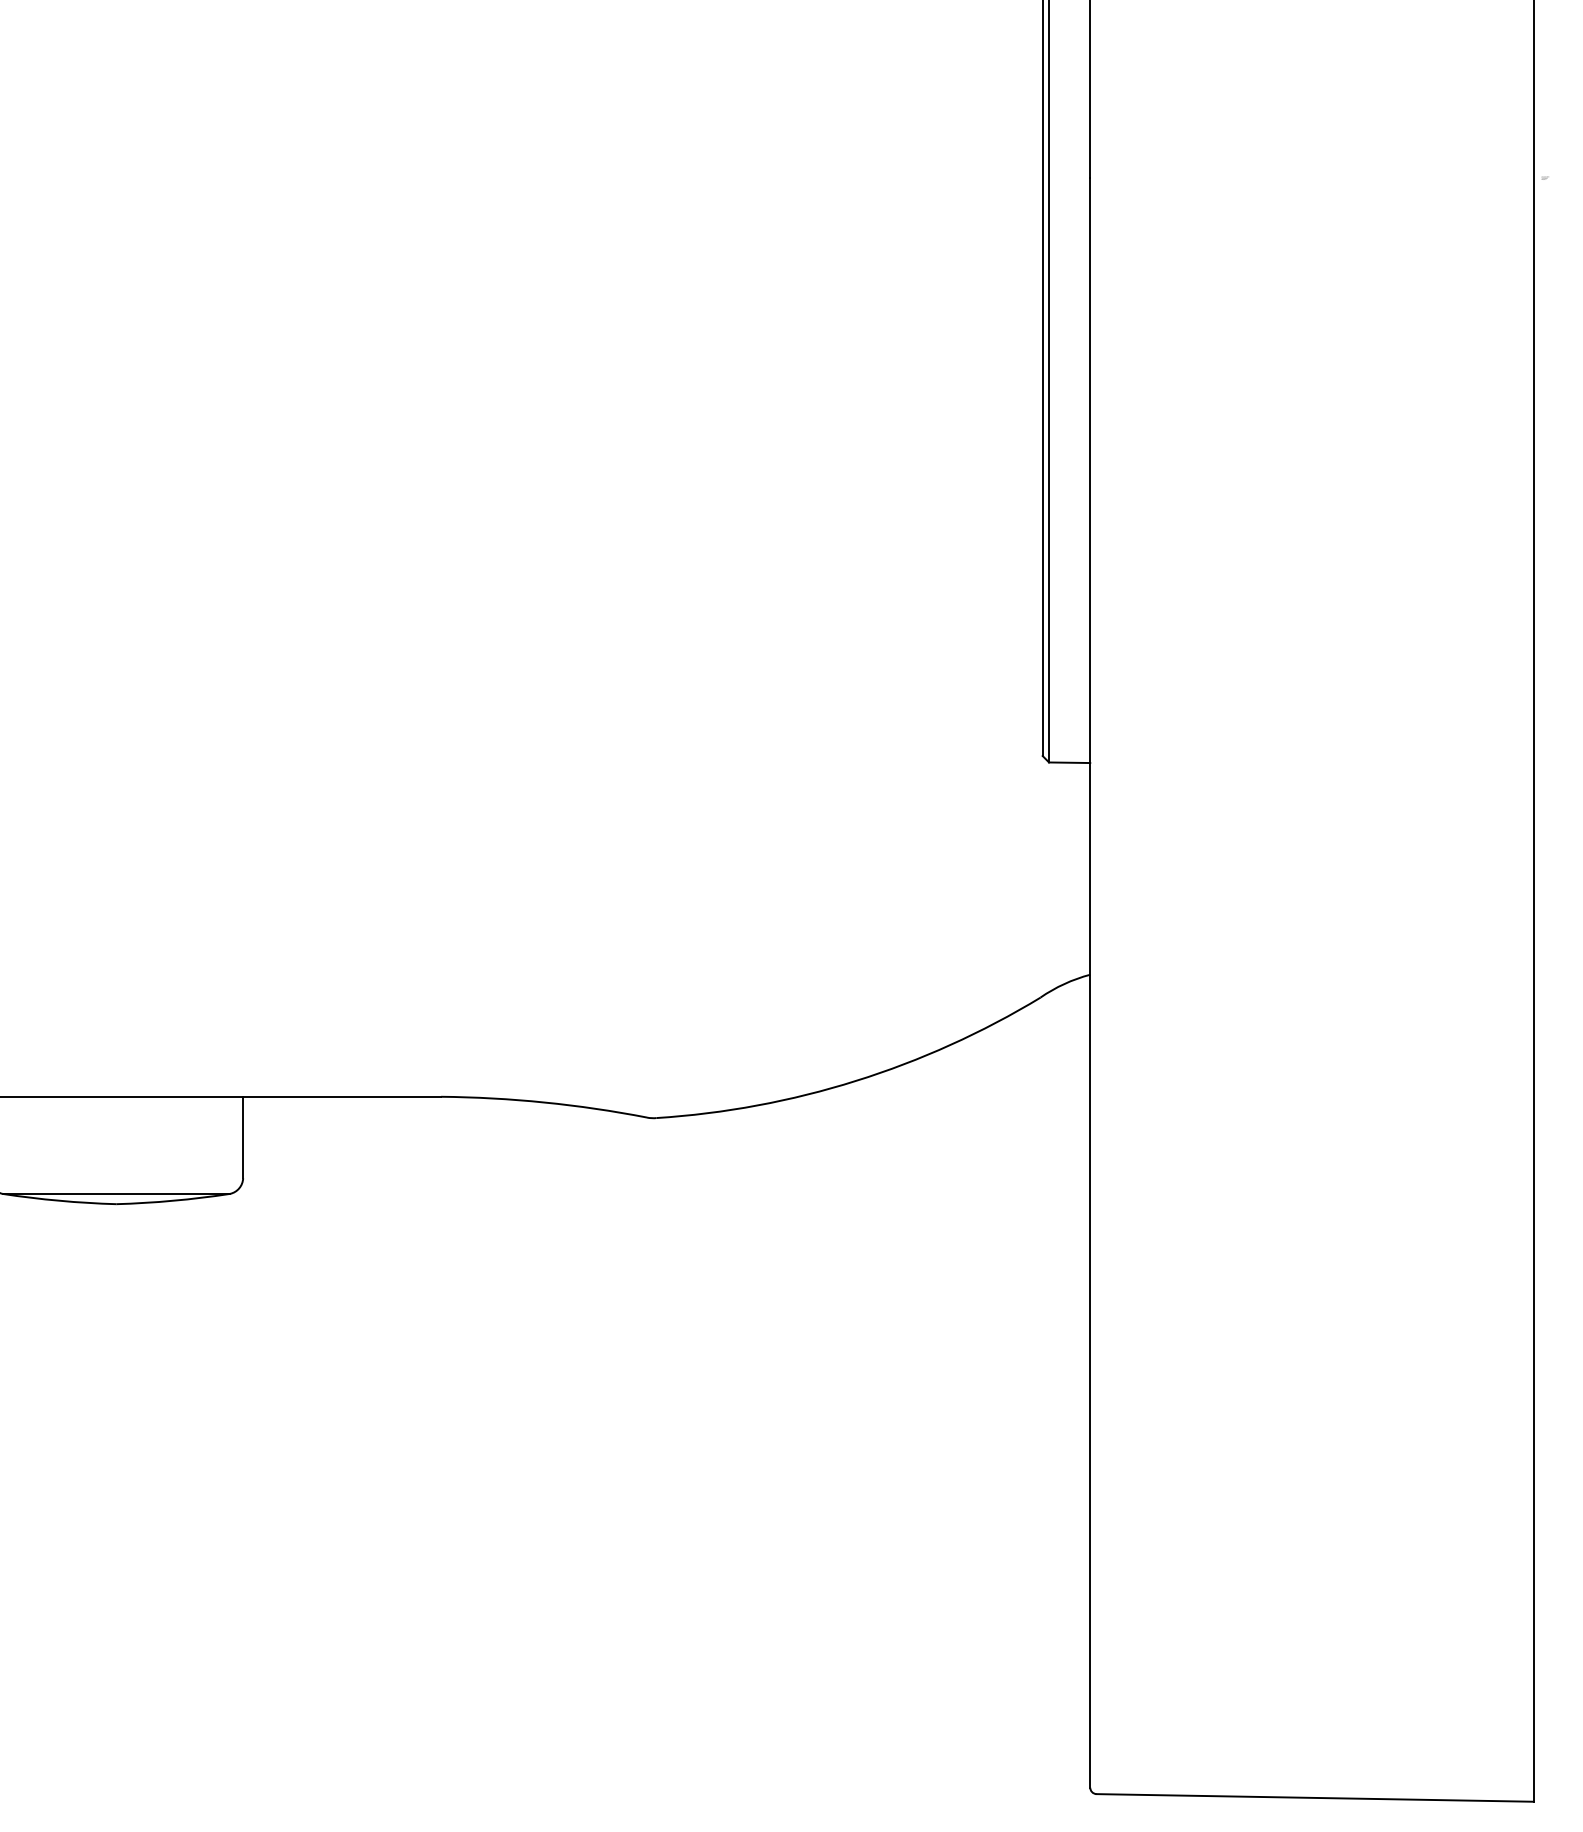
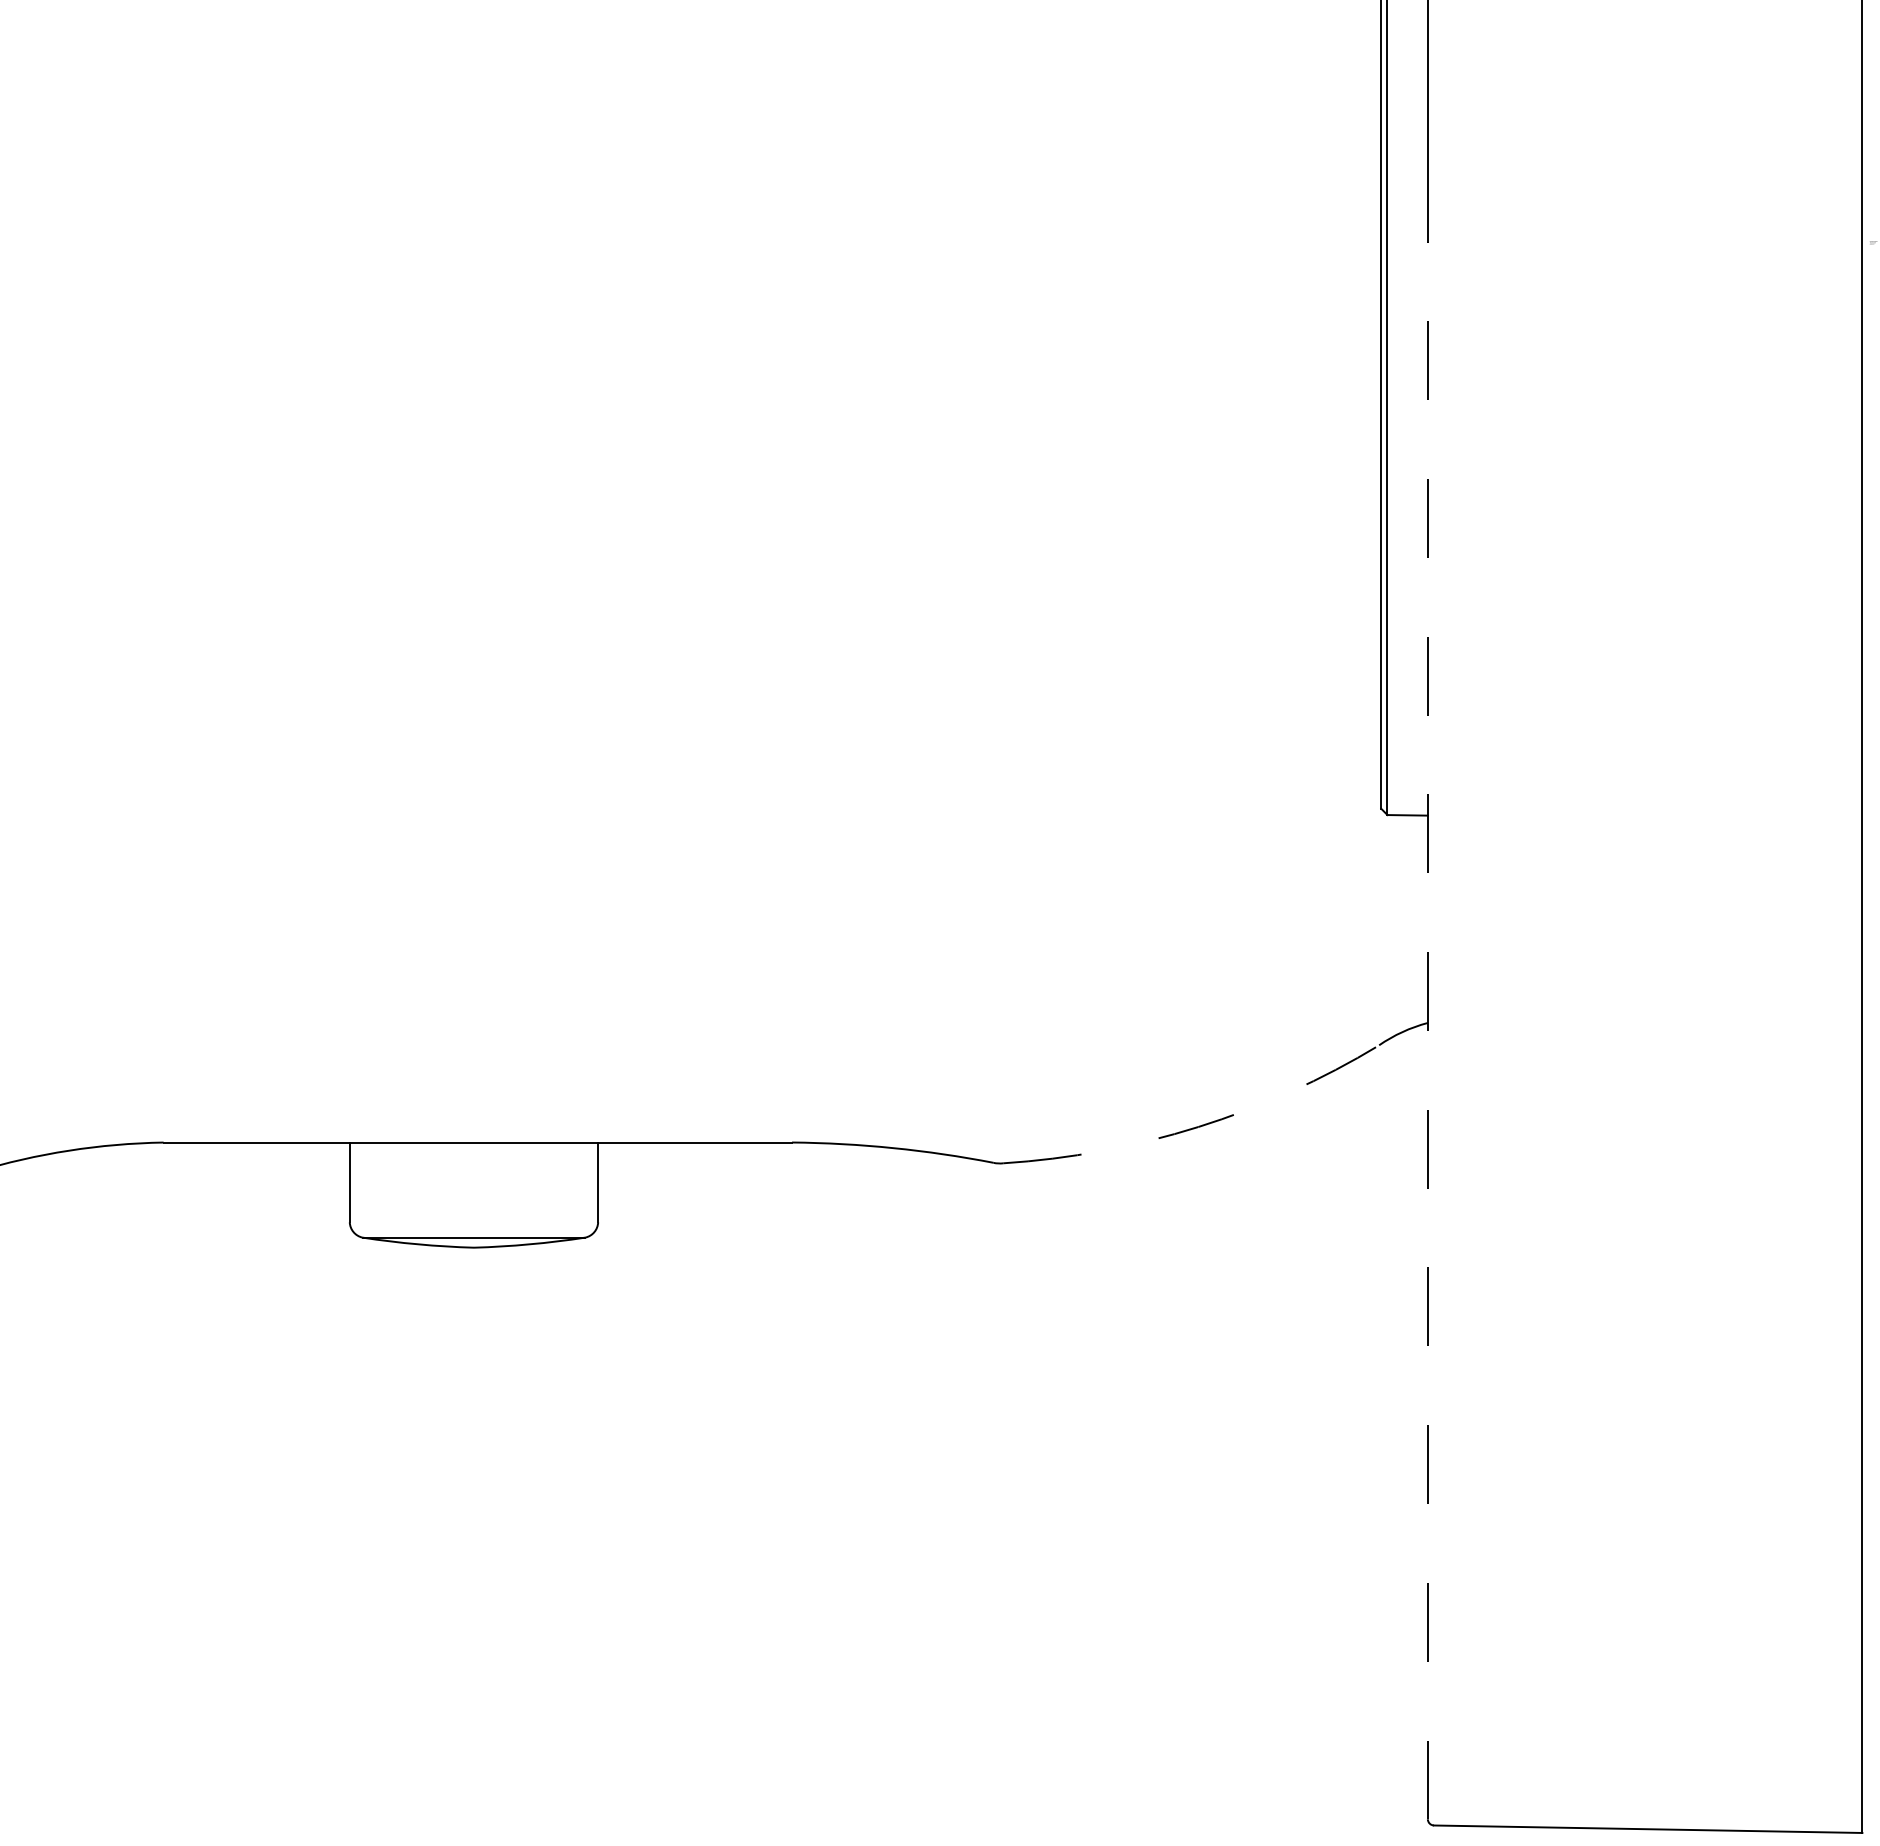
line: (1089, 982) -> (1427, 1030), solid -> dashed
arc: (856, 1081) -> (1198, 1127), solid -> dashed

